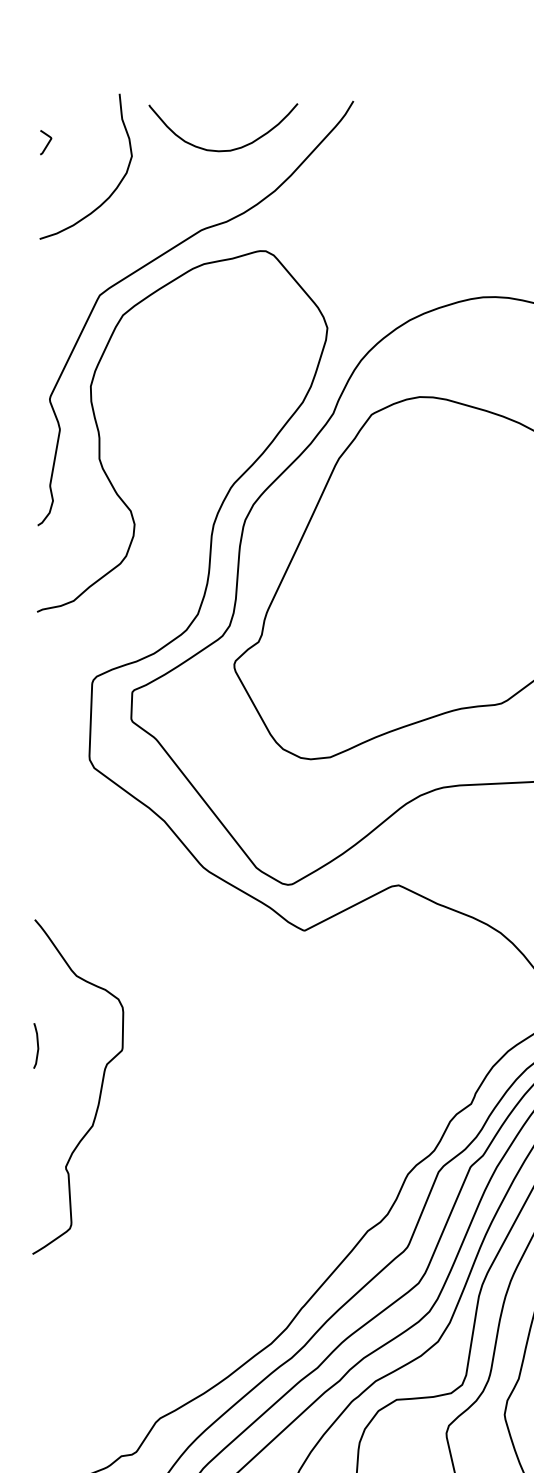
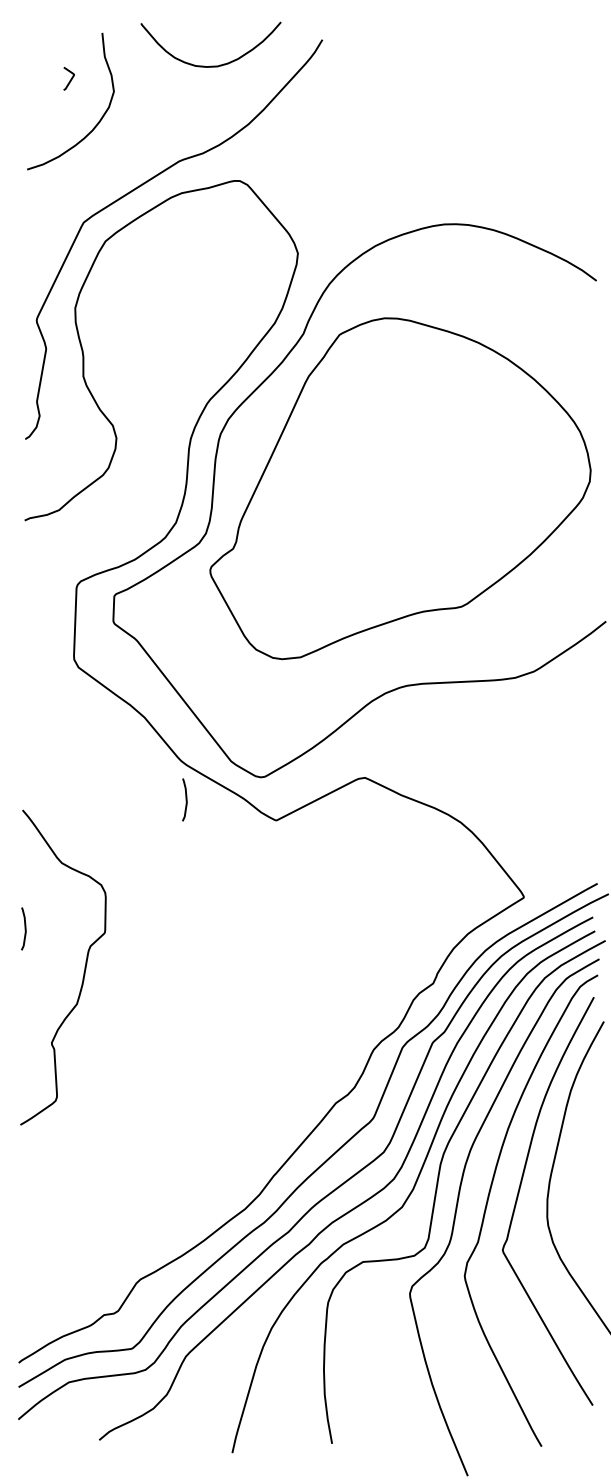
curve: (47, 143) -> (70, 79), moved
curve: (222, 149) -> (210, 65), moved
curve: (207, 908) -> (185, 799), added

